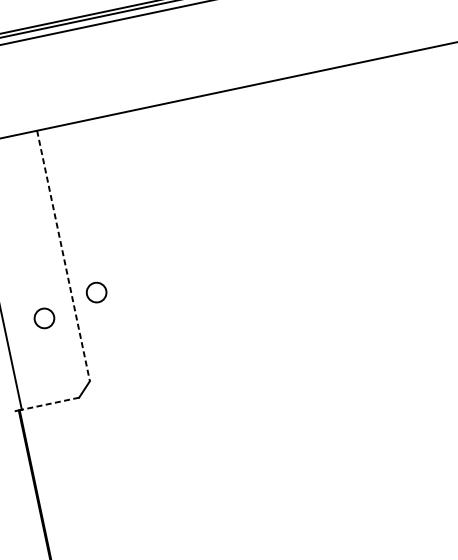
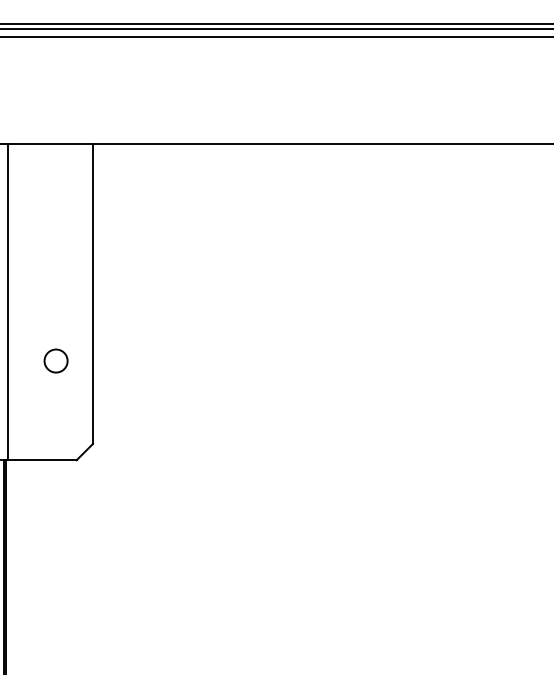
line: (64, 256) -> (93, 294), dashed -> solid
circle: (96, 292) -> (121, 343), removed
line: (49, 404) -> (41, 460), dashed -> solid

